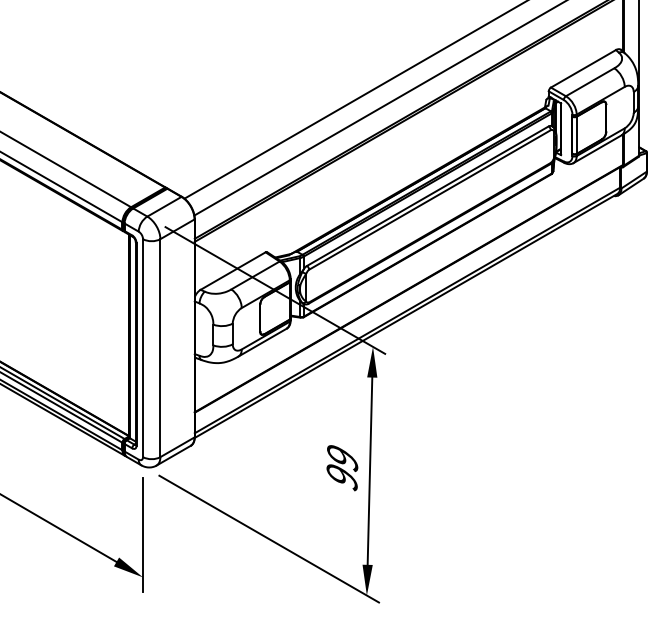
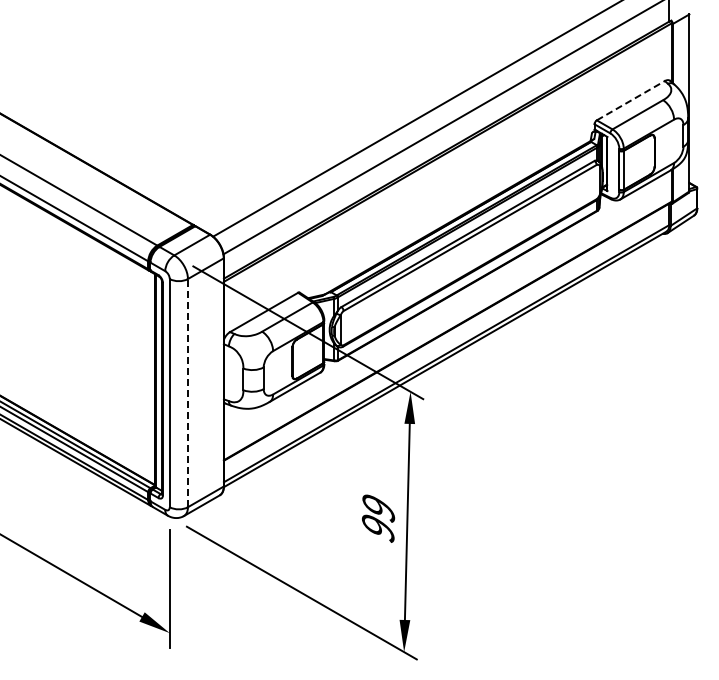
line: (584, 68) -> (631, 100), solid -> dashed
line: (159, 347) -> (187, 392), solid -> dashed

